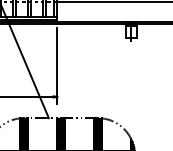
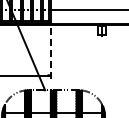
line: (57, 66) -> (51, 54), solid -> dashed

